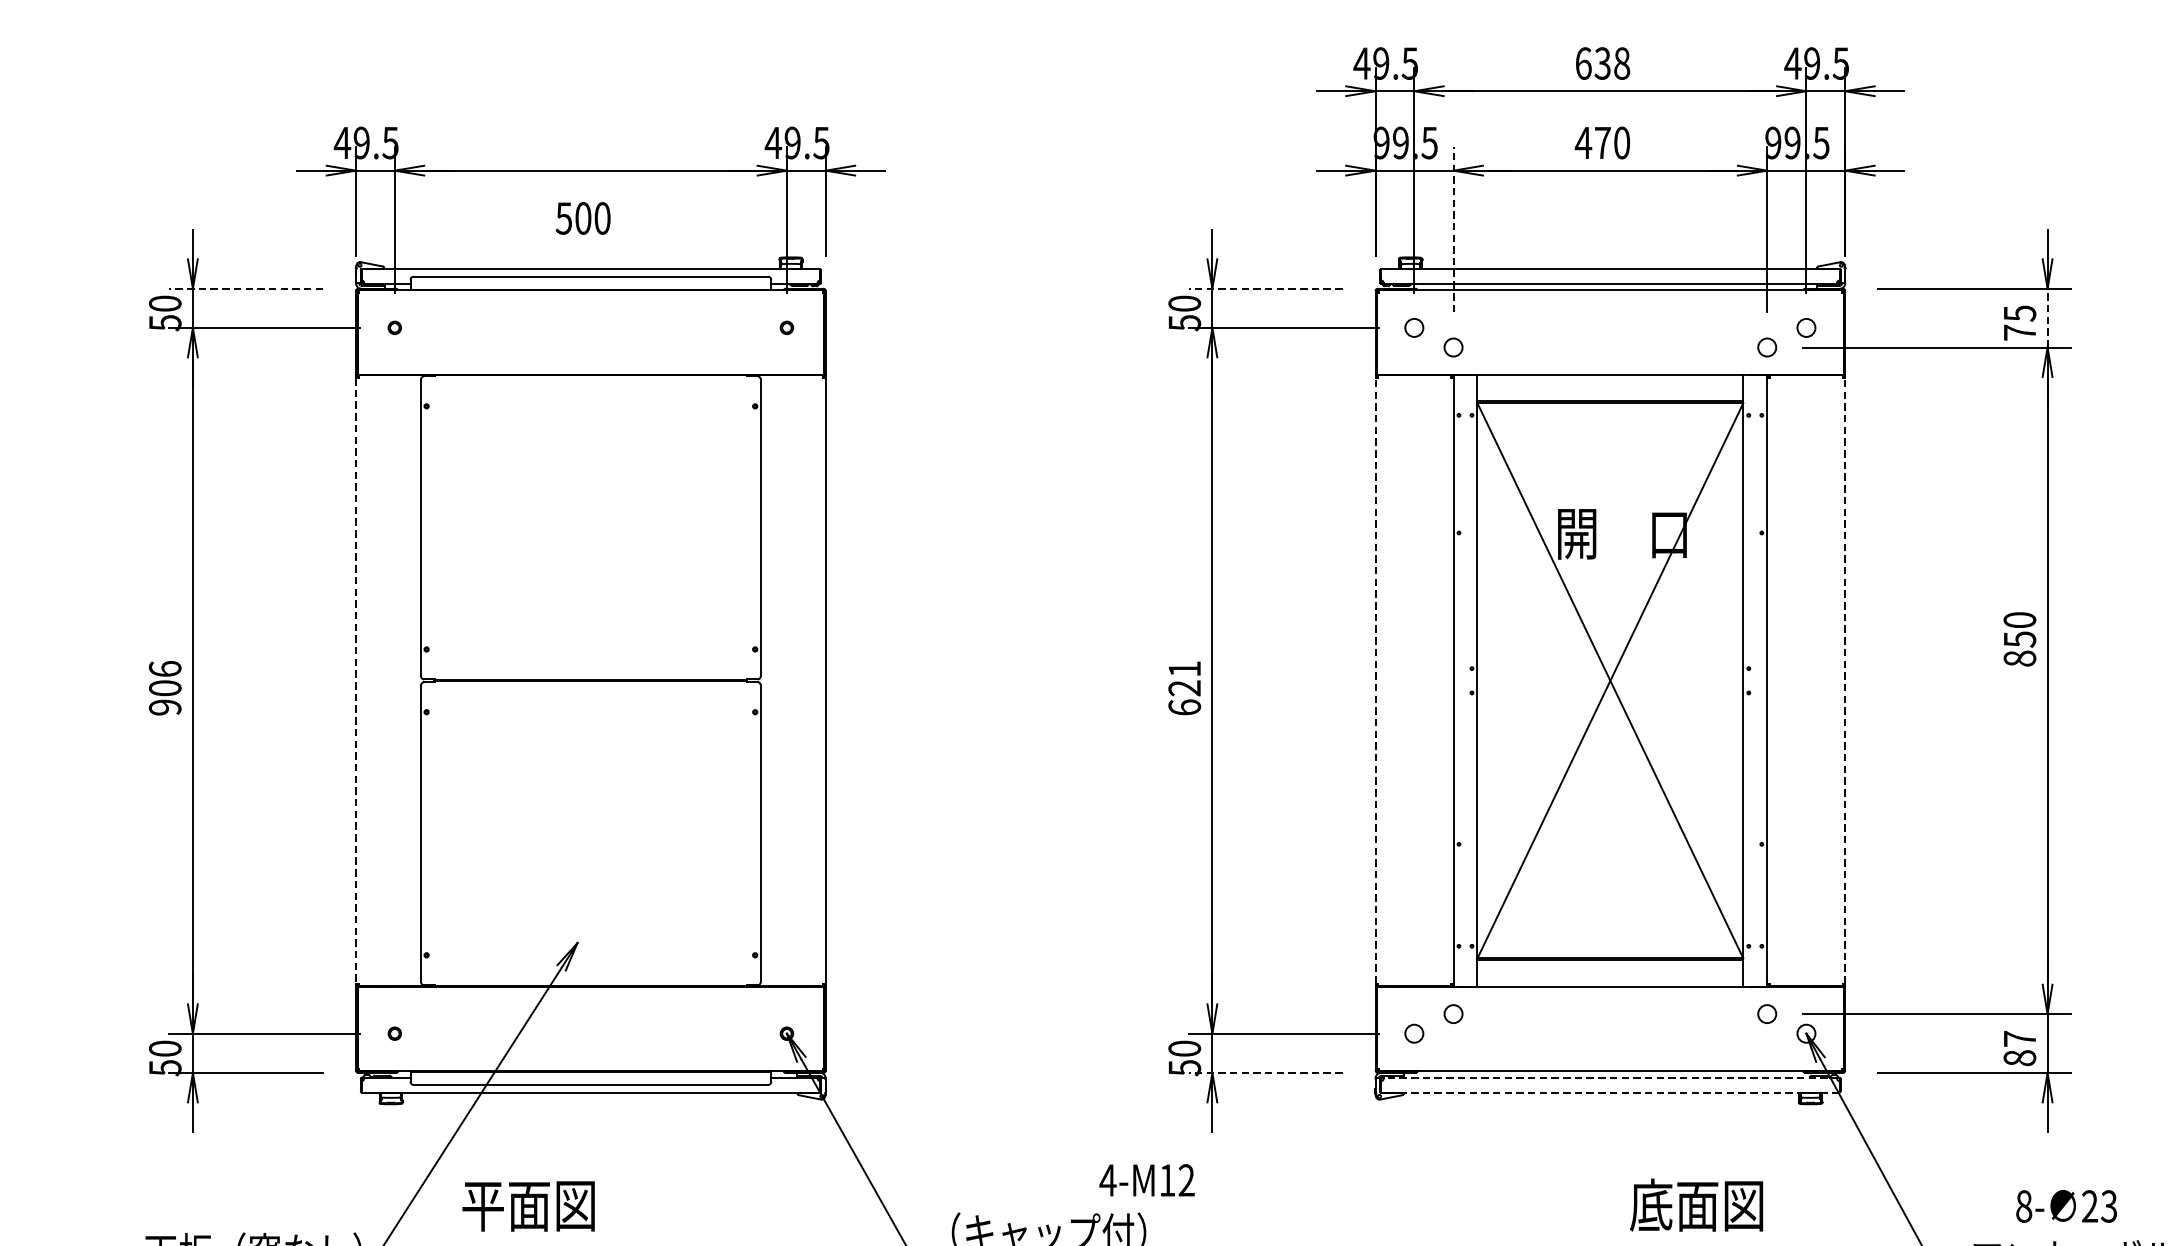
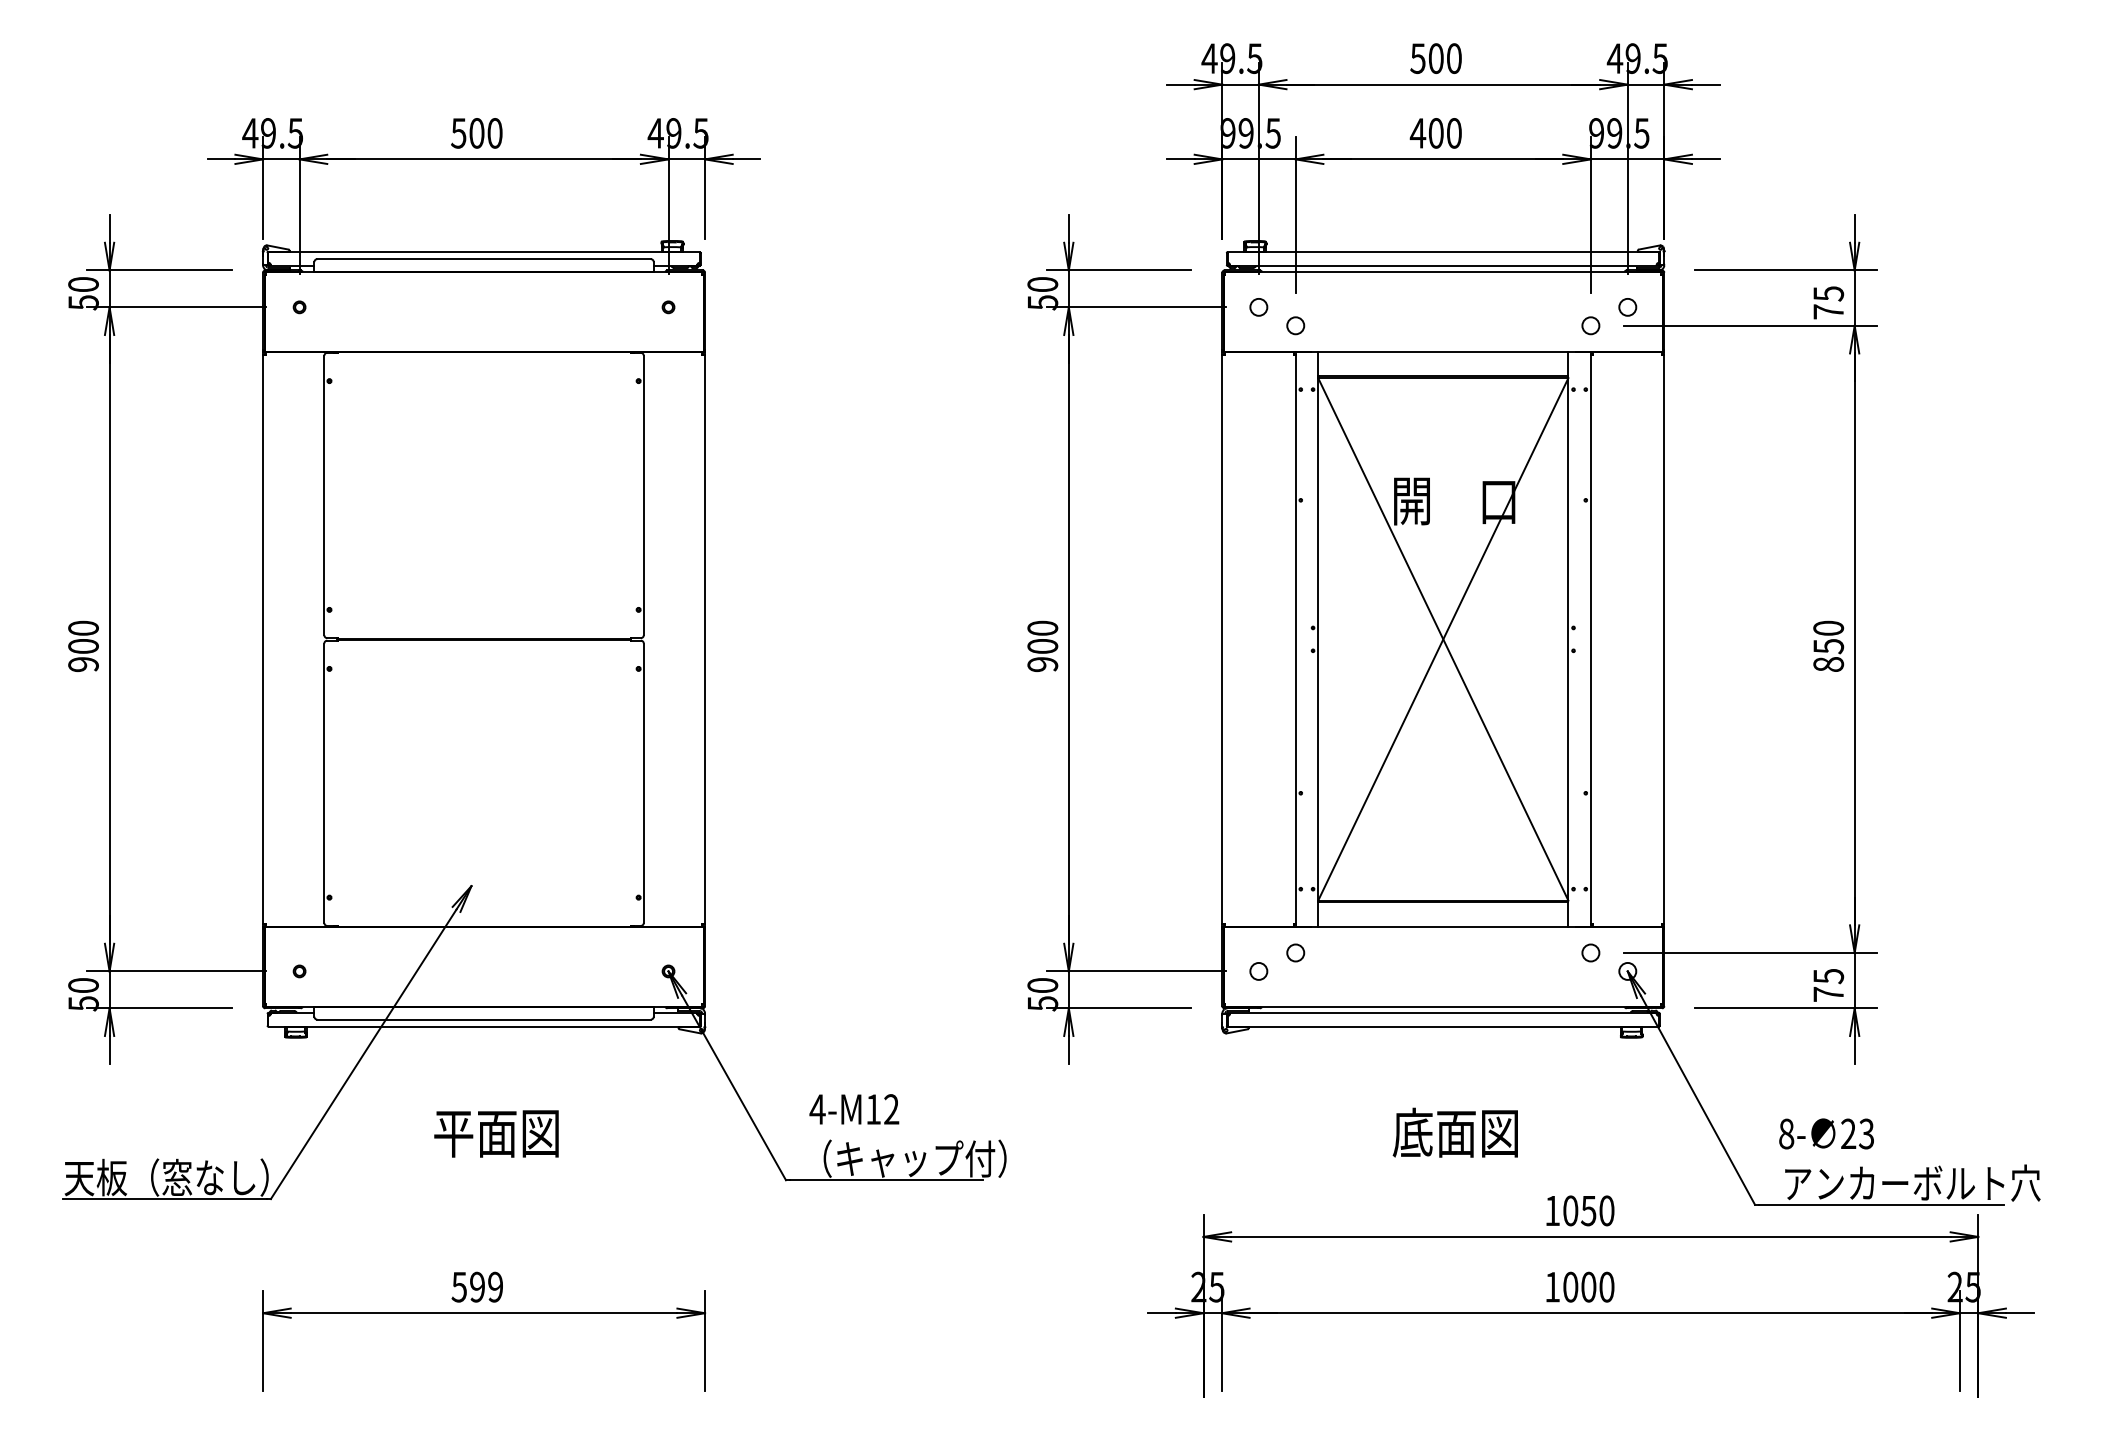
text: (1602, 63) -> (1435, 58), 638 -> 500
text: (1602, 143) -> (1435, 133), 470 -> 400
text: (582, 218) -> (476, 133), moved
line: (1453, 229) -> (1295, 214), dashed -> solid
line: (245, 288) -> (159, 270), dashed -> solid
line: (1265, 288) -> (1118, 270), dashed -> solid
line: (2047, 318) -> (1854, 298), dashed -> solid
text: (2019, 638) -> (1828, 645), moved
text: (165, 668) -> (83, 627), 906 -> 900
line: (356, 680) -> (263, 639), dashed -> solid
line: (1375, 680) -> (1222, 639), dashed -> solid
line: (1845, 680) -> (1664, 639), dashed -> solid
text: (1184, 688) -> (1042, 646), 621 -> 900
text: (2019, 1047) -> (1828, 984), 87 -> 75
line: (1265, 1073) -> (1118, 1008), dashed -> solid
line: (1609, 1077) -> (1442, 1012), dashed -> solid
line: (1609, 1092) -> (1442, 1026), dashed -> solid
text: (1147, 1180) -> (854, 1109), moved
text: (1695, 1204) -> (1454, 1132), moved
text: (528, 1205) -> (496, 1133), moved
text: (2066, 1205) -> (1826, 1133), moved

